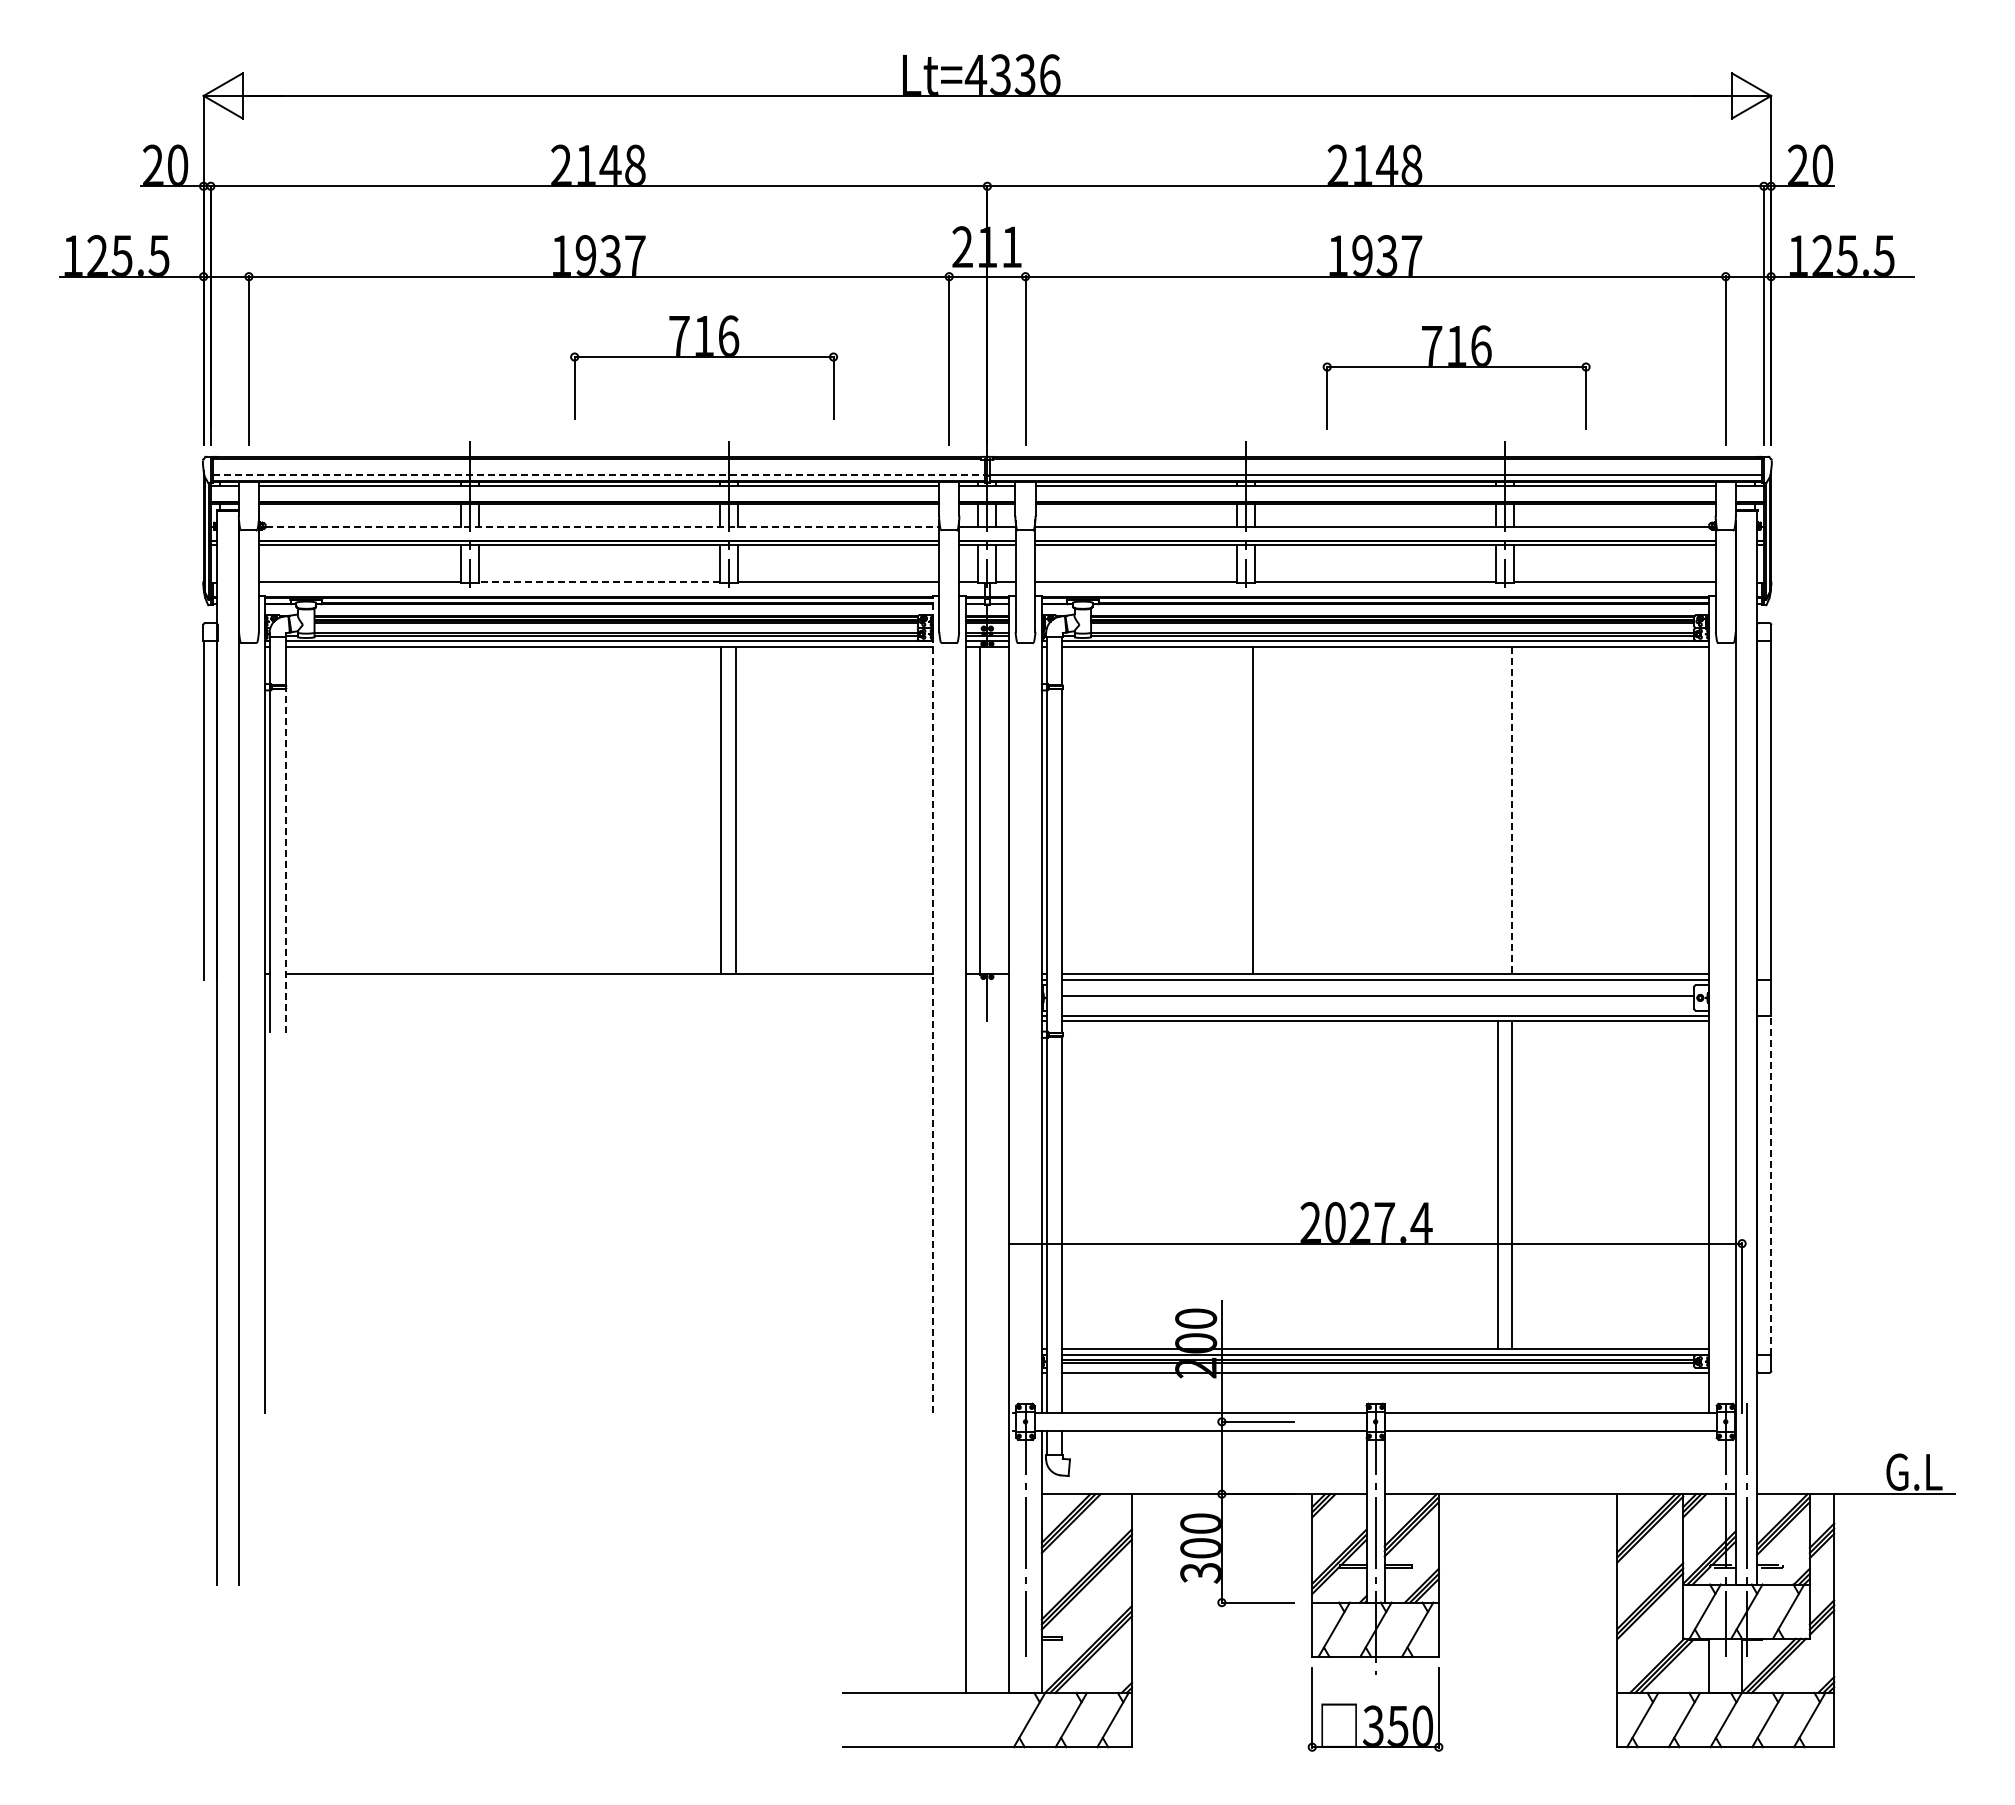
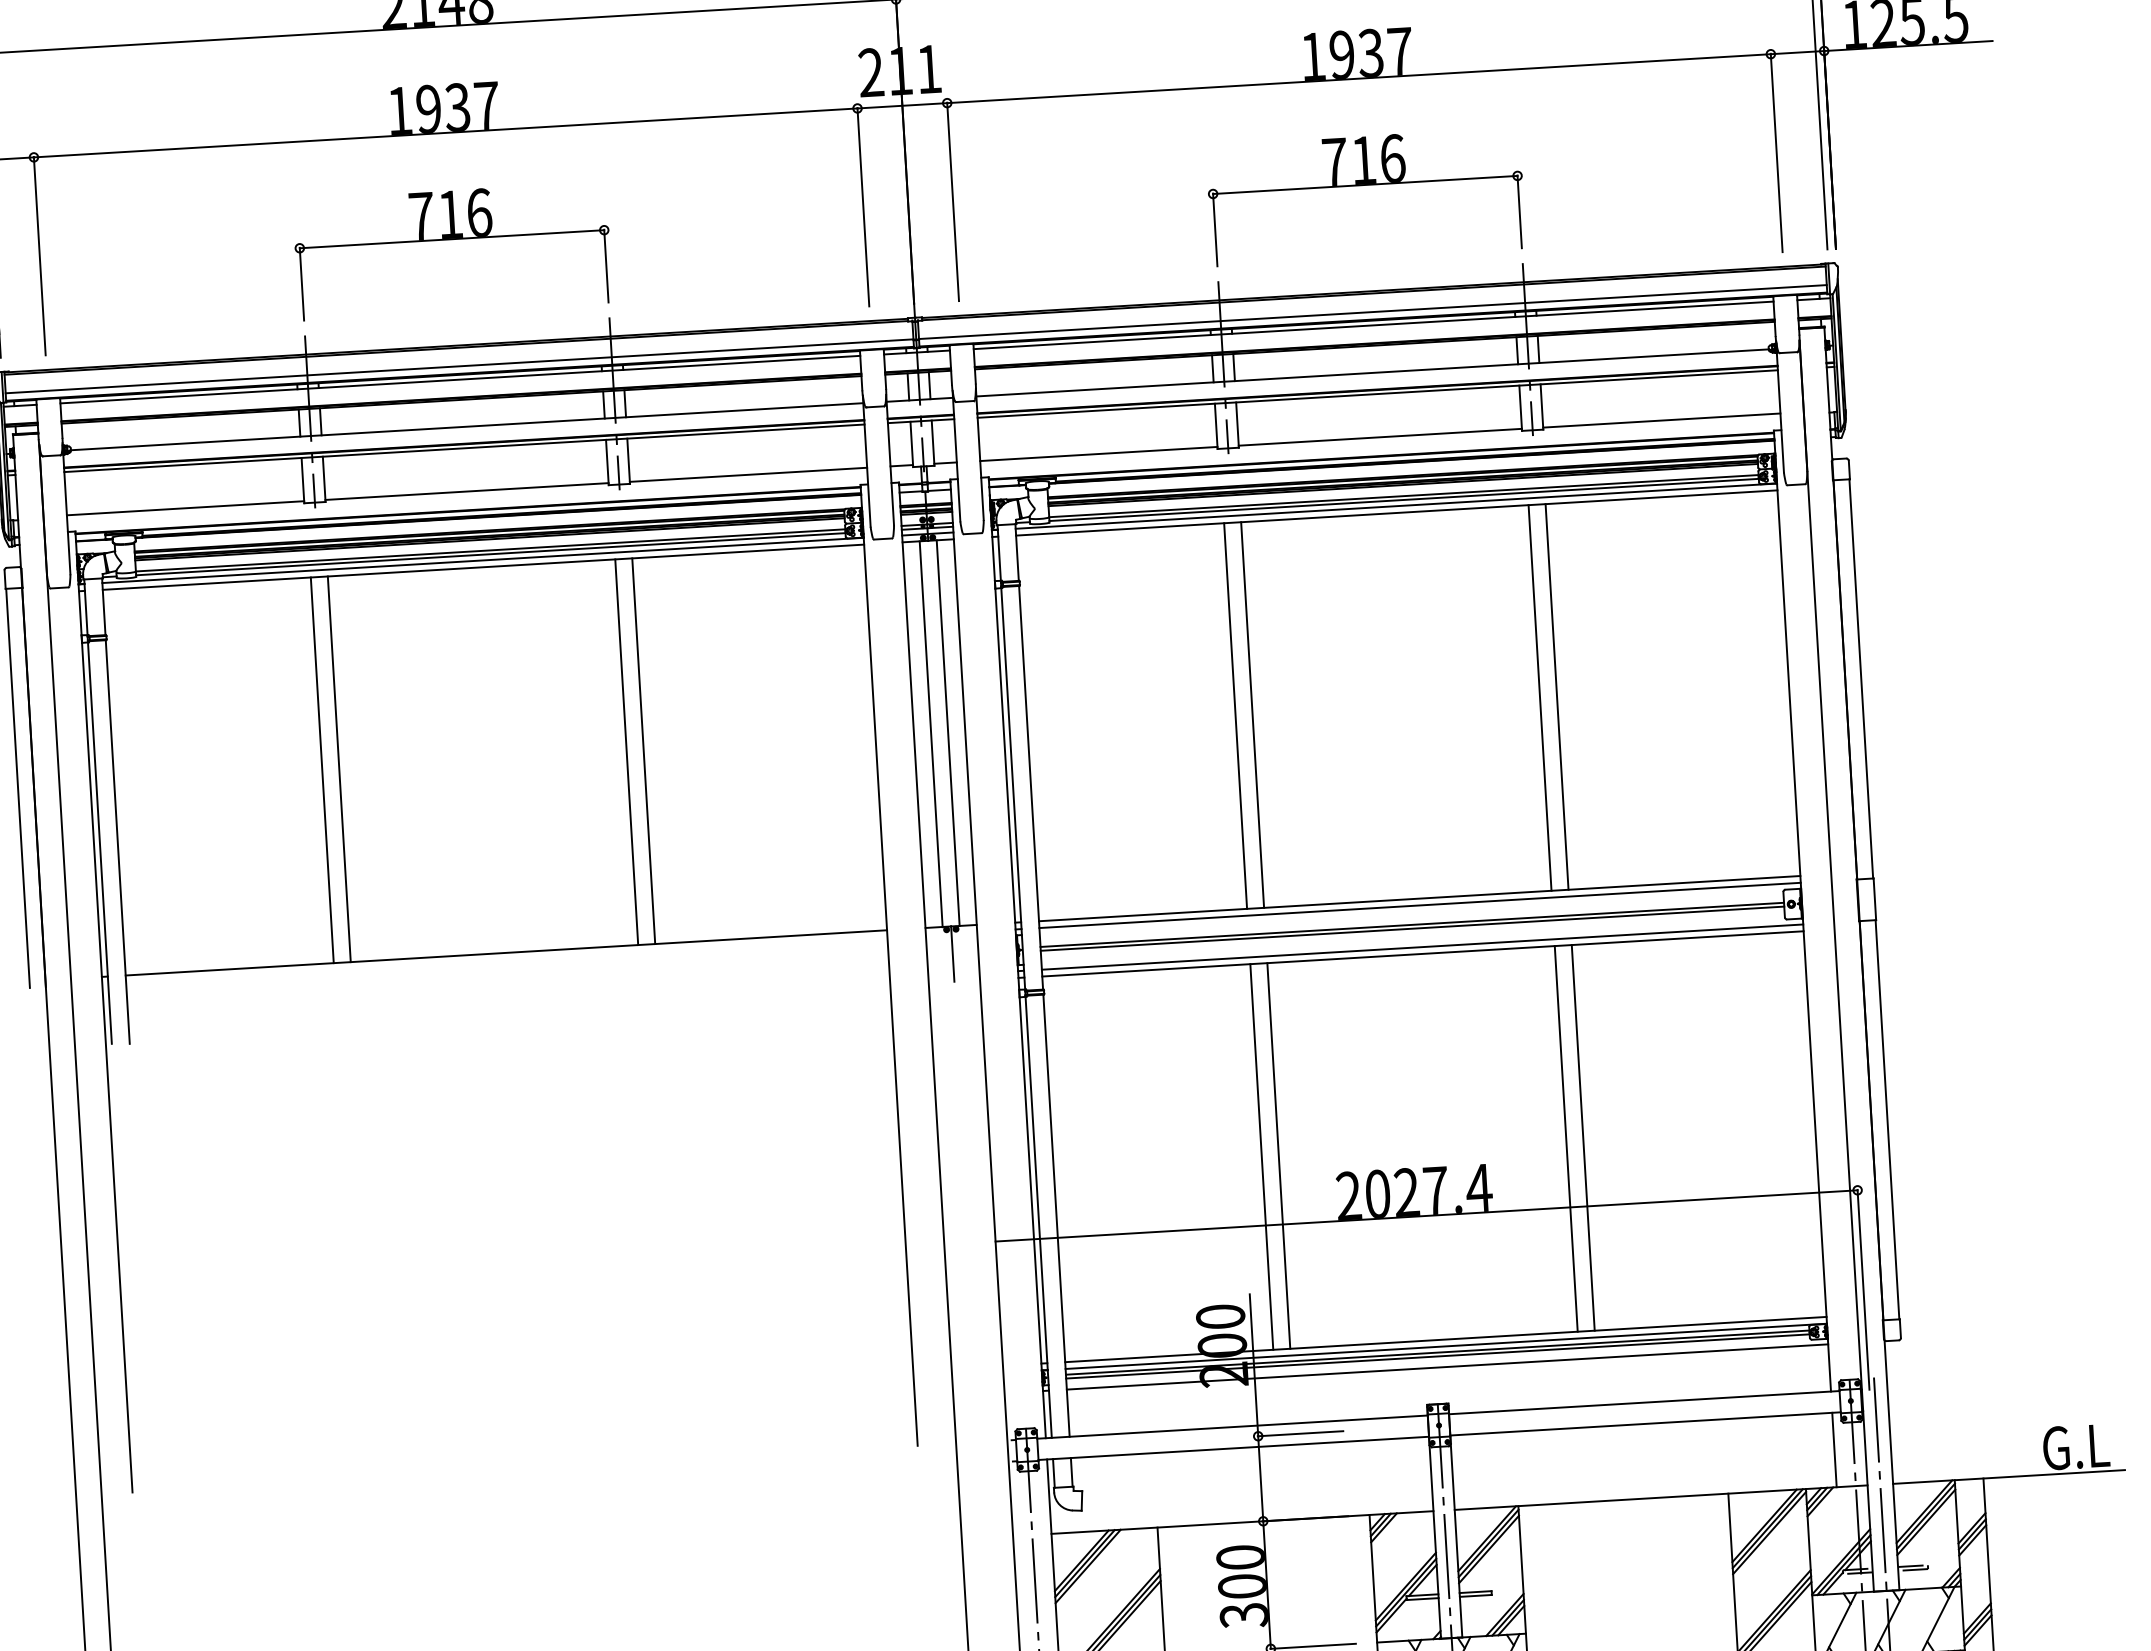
part: (703, 357) -> (451, 239), moved
part: (1456, 367) -> (1365, 185), moved
line: (599, 475) -> (460, 366), dashed -> solid
line: (602, 526) -> (467, 426), dashed -> solid
line: (598, 581) -> (466, 491), dashed -> solid
line: (462, 810) -> (322, 770), added
line: (476, 810) -> (338, 769), added
line: (994, 810) -> (948, 733), added
line: (1238, 810) -> (1235, 716), added
line: (1497, 810) -> (1539, 697), added
line: (1512, 810) -> (1557, 696), dashed -> solid
line: (285, 860) -> (117, 841), dashed -> solid
line: (1378, 999) -> (1412, 928), added
line: (932, 1004) -> (888, 965), dashed -> solid
line: (1238, 1185) -> (1261, 1157), added
line: (1253, 1185) -> (1278, 1156), added
line: (1770, 1185) -> (1886, 1119), dashed -> solid
line: (1709, 1462) -> (1834, 1450), added

